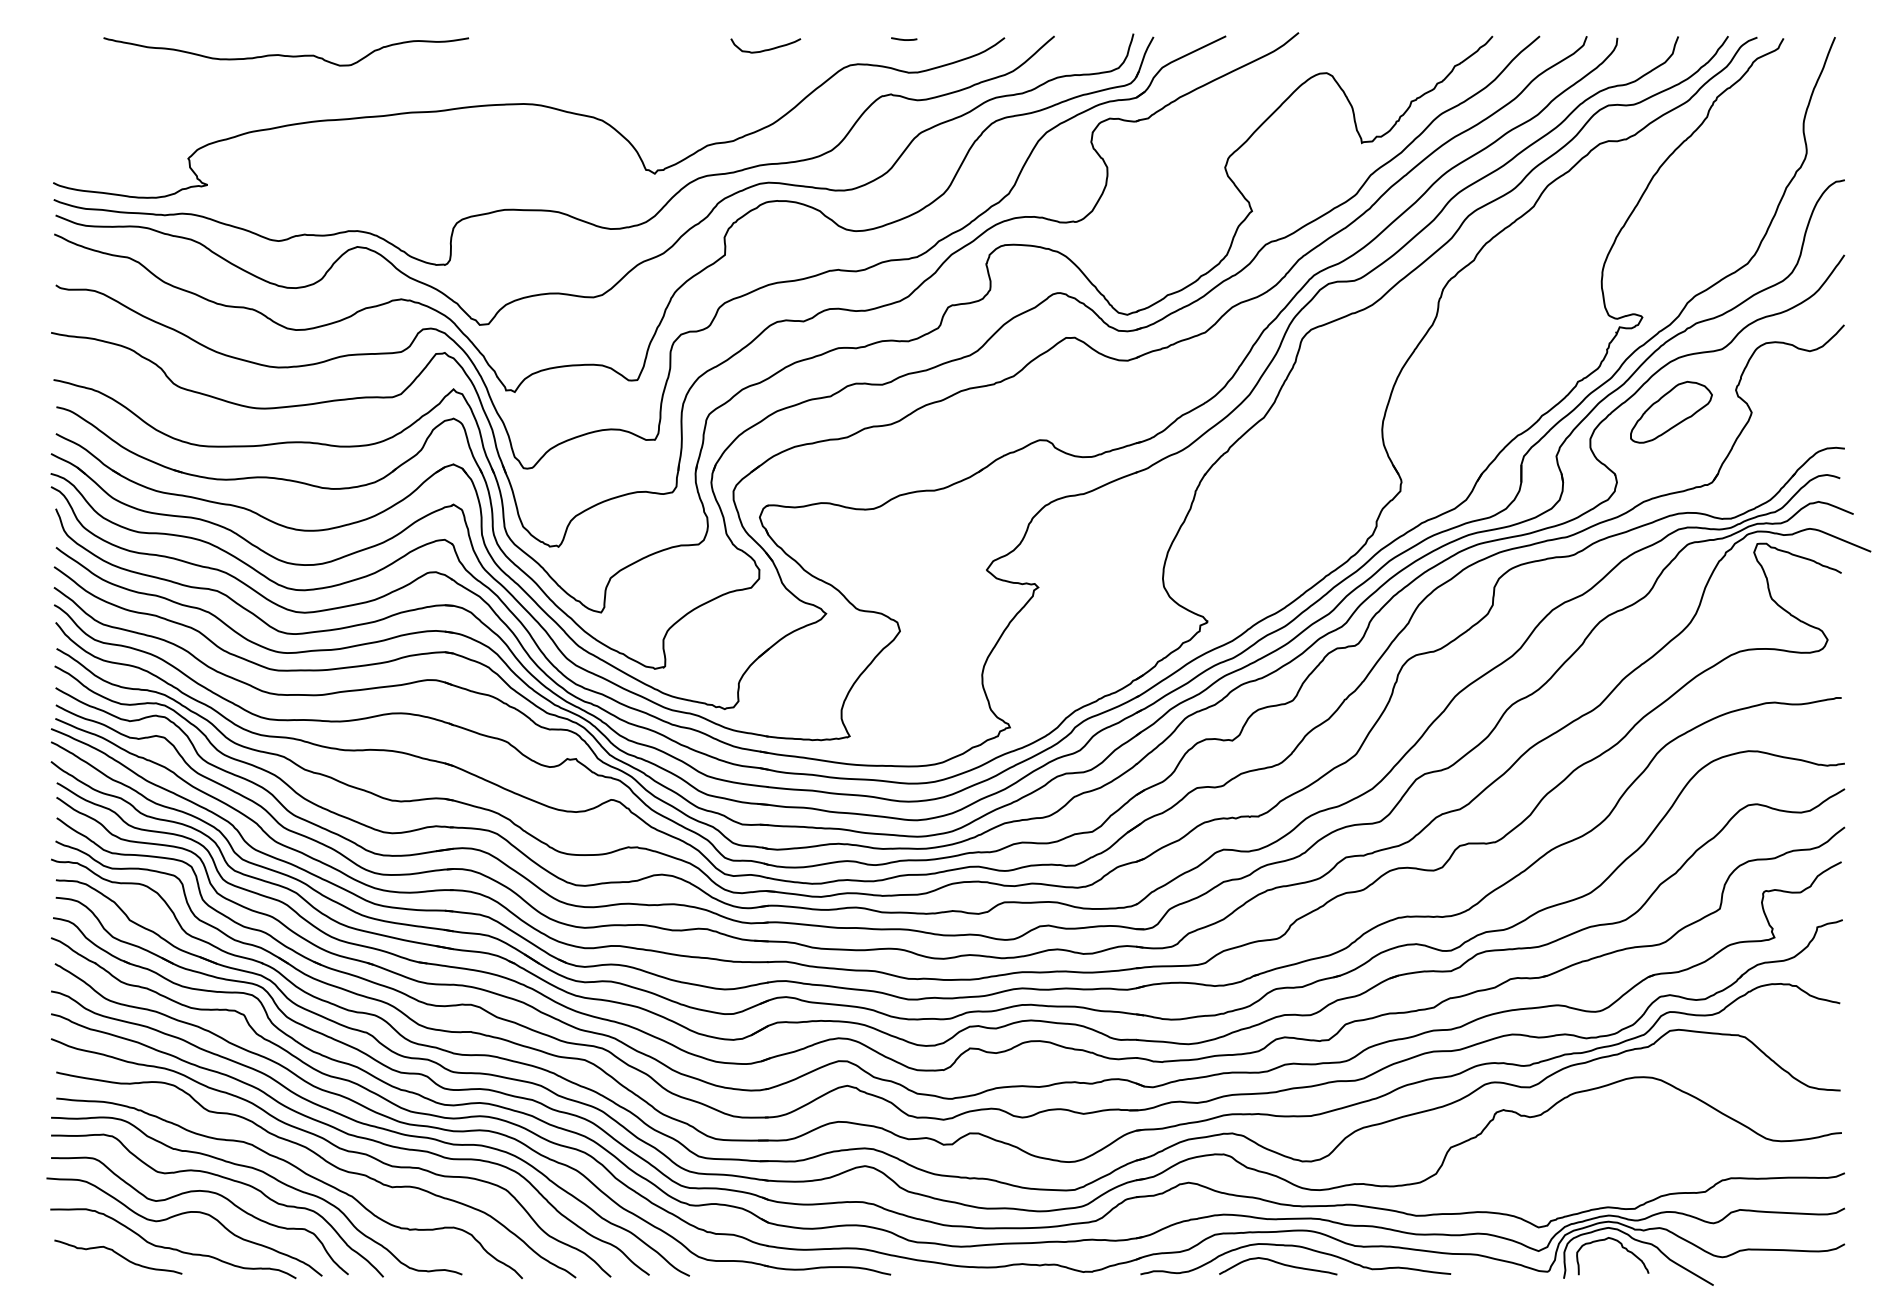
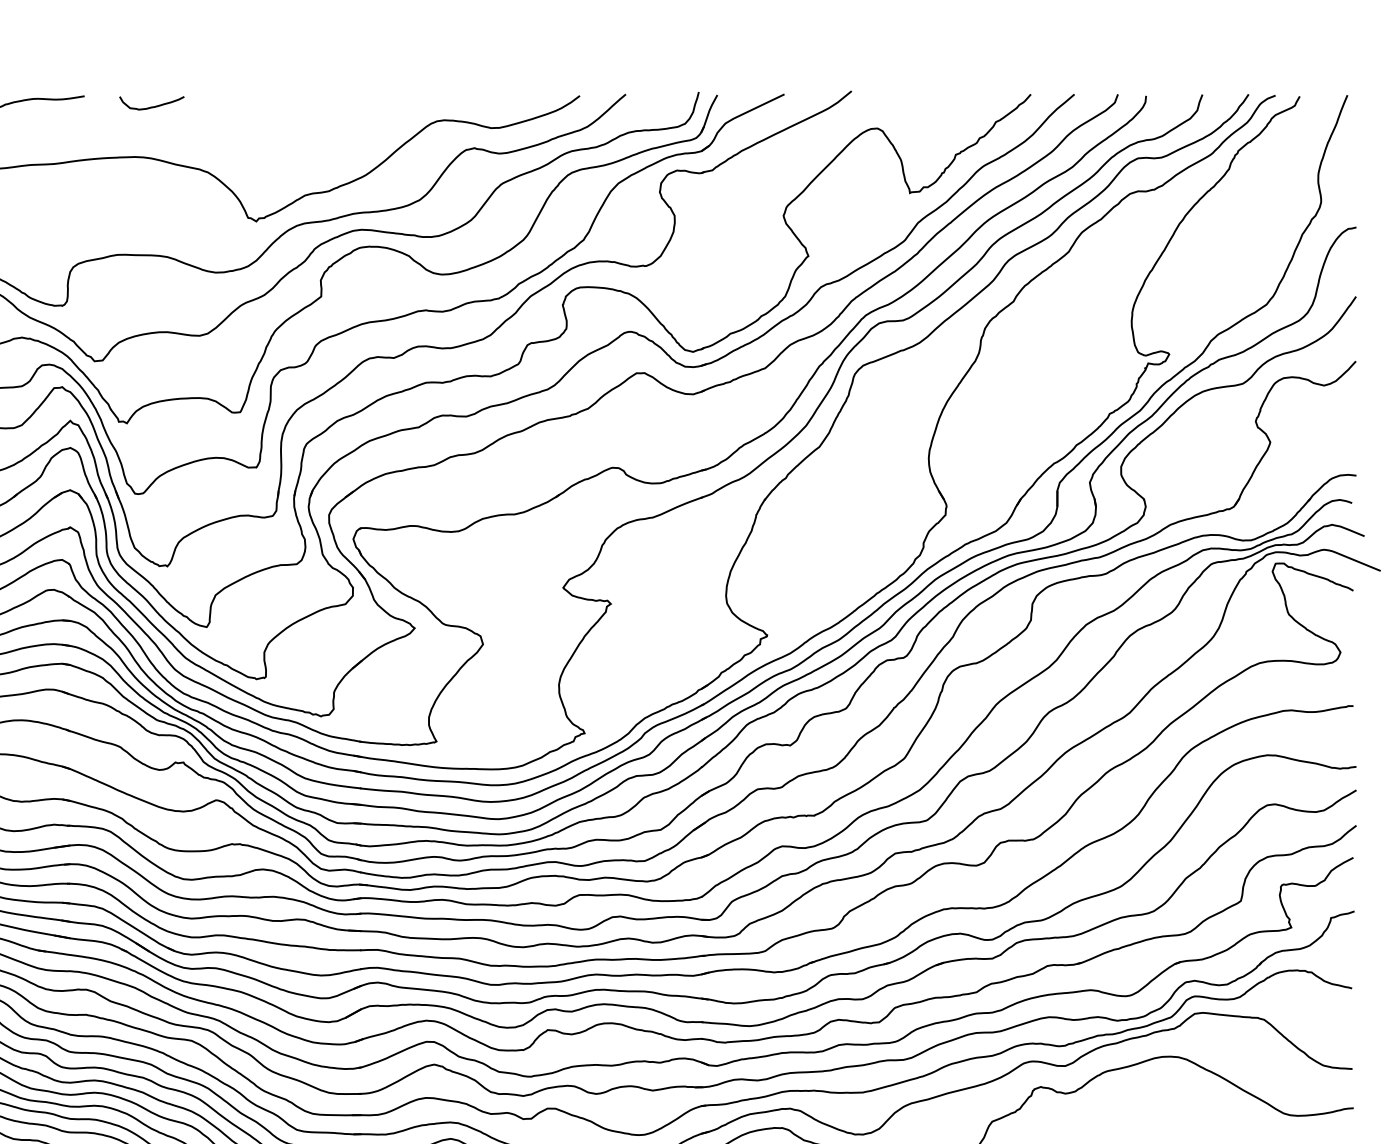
line: (904, 39) -> (487, 97), removed
curve: (765, 49) -> (151, 106), moved
part: (1671, 412) -> (1196, 442), removed

